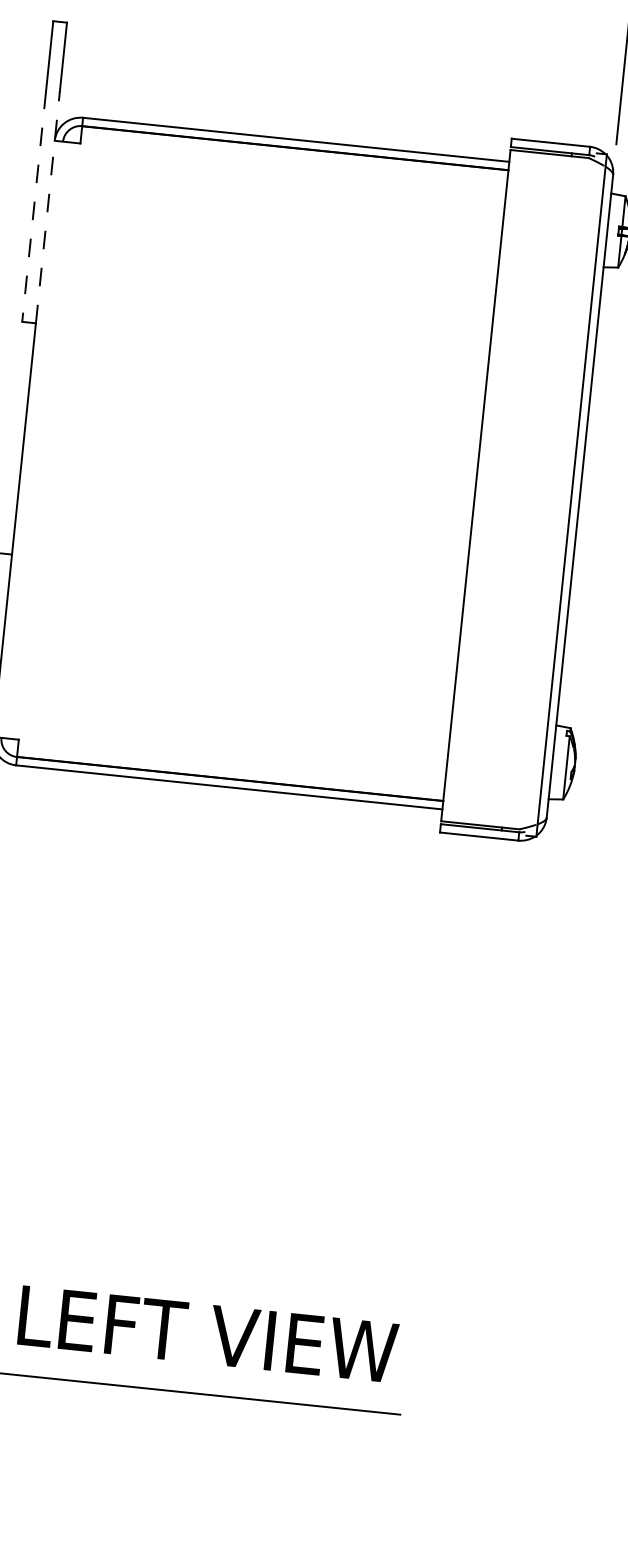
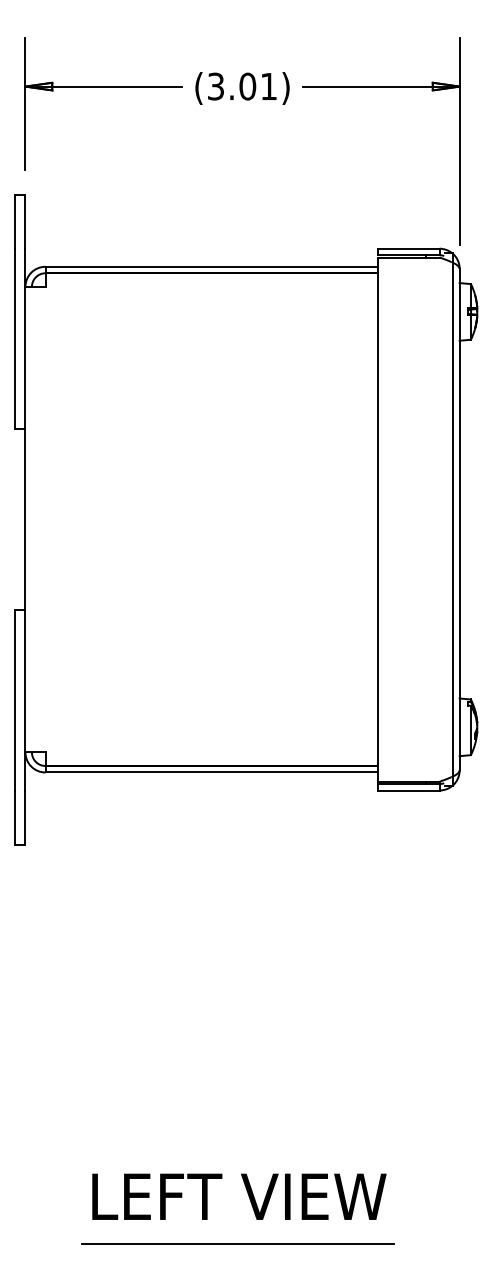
line: (33, 206) -> (14, 339), dashed -> solid
line: (47, 207) -> (25, 338), dashed -> solid

